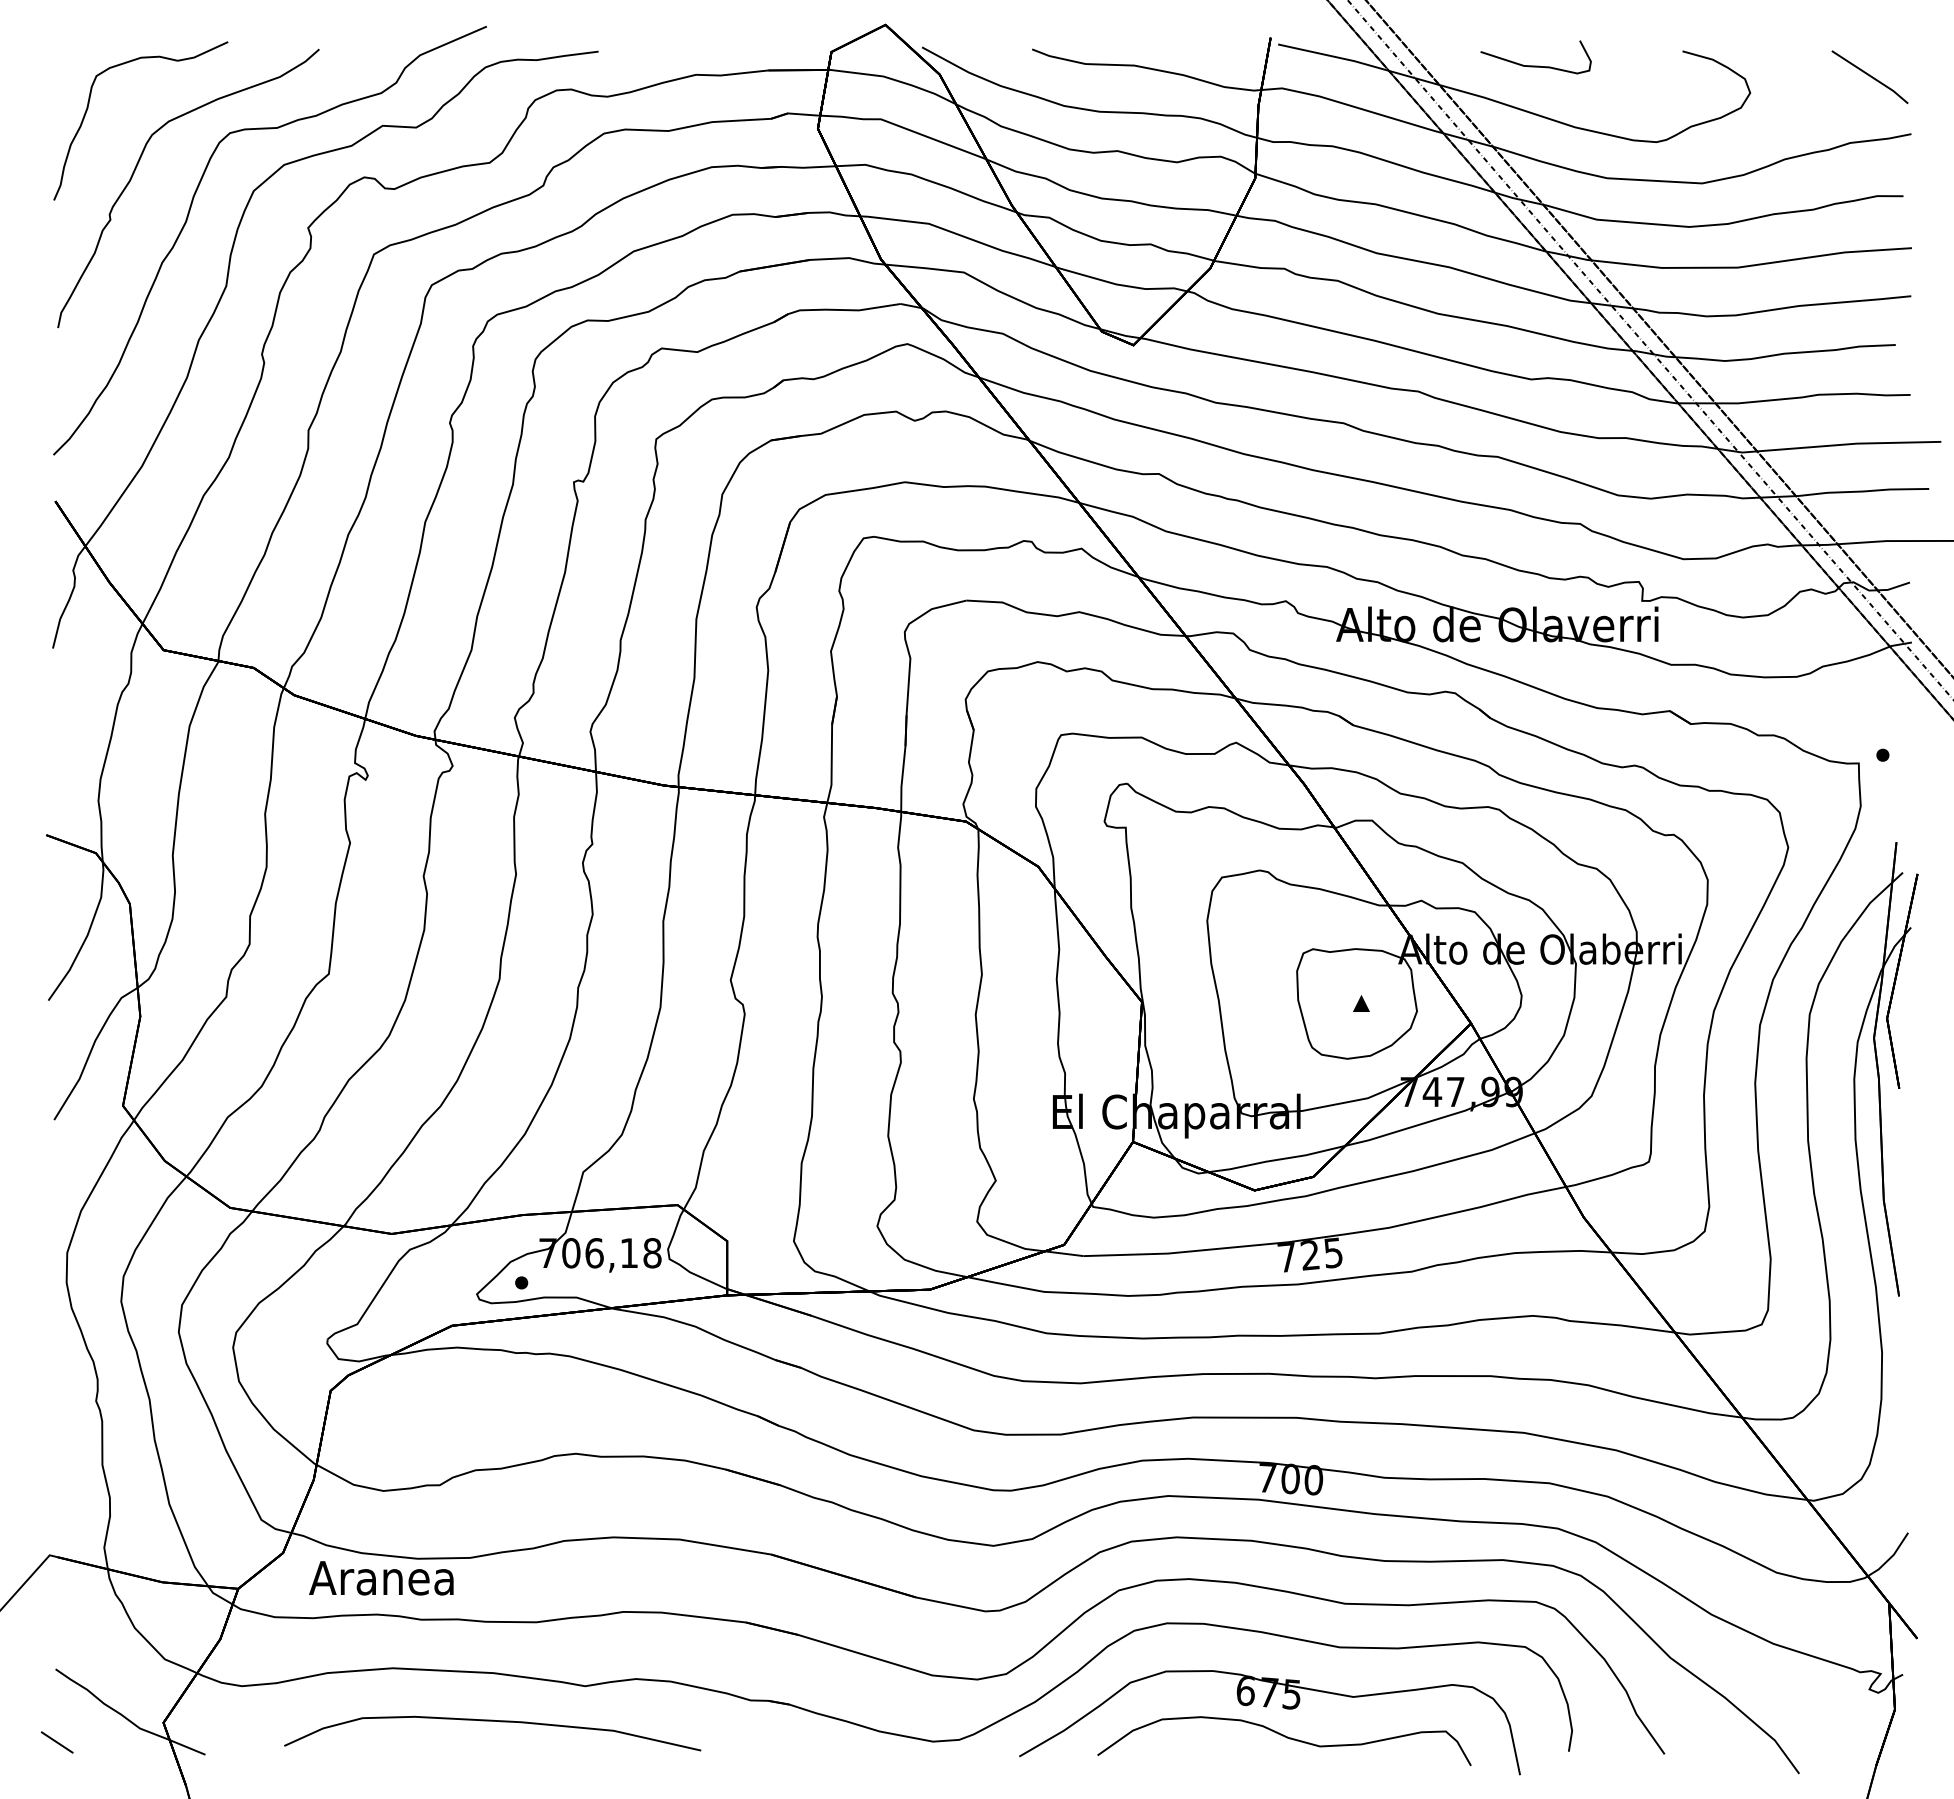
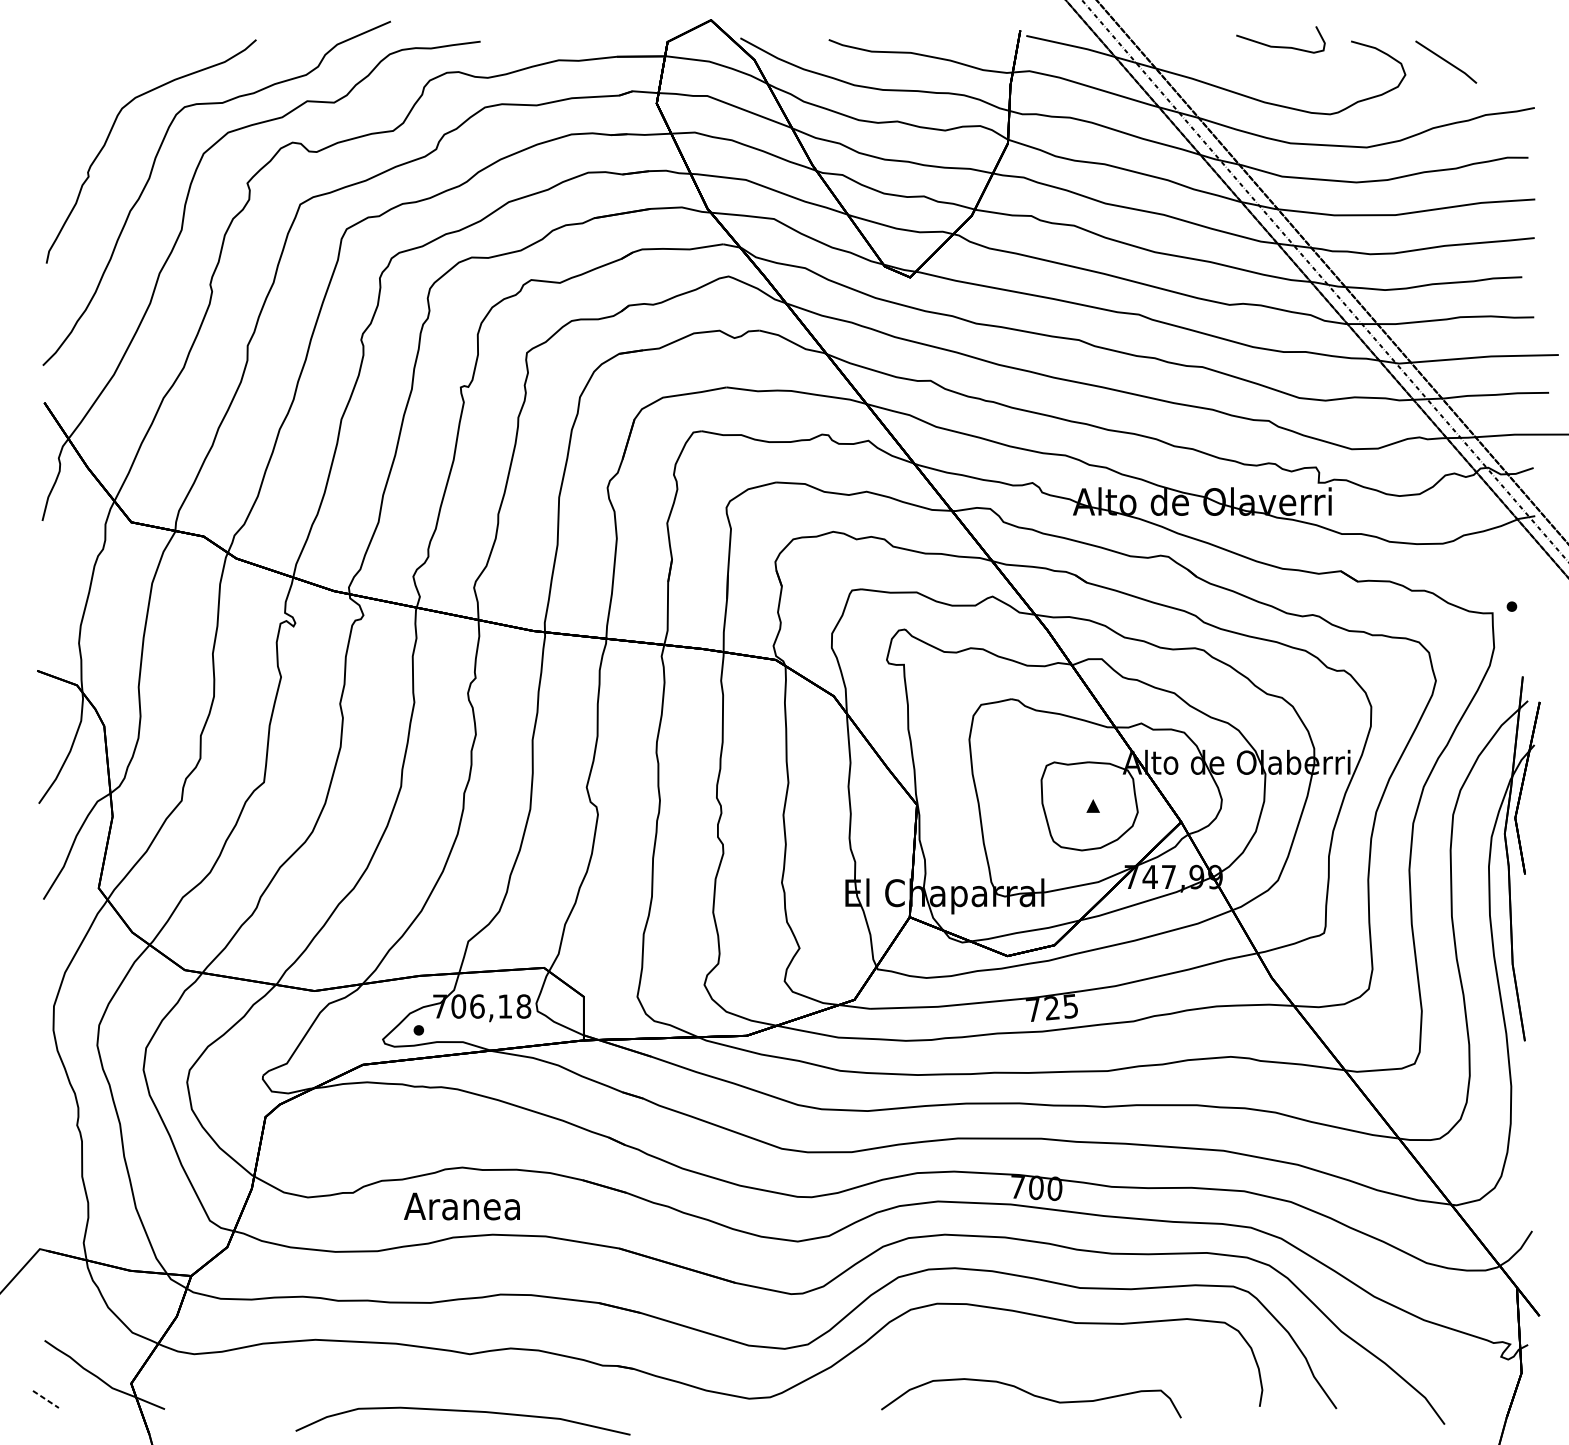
curve: (1535, 65) -> (1280, 46), moved
line: (1869, 76) -> (1445, 61), moved
curve: (88, 108) -> (71, 87), removed
text: (381, 1578) -> (462, 1206), moved
part: (1266, 1707) -> (1016, 1371), removed
curve: (492, 1721) -> (462, 1411), moved
line: (57, 1742) -> (46, 1399), solid -> dashed

